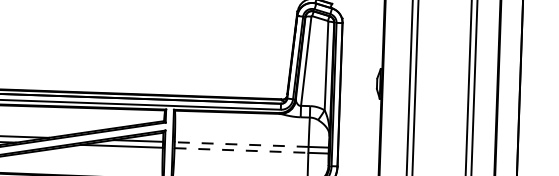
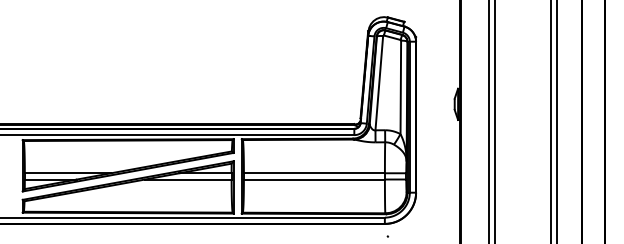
line: (241, 144) -> (314, 173), dashed -> solid
line: (241, 150) -> (314, 179), dashed -> solid

